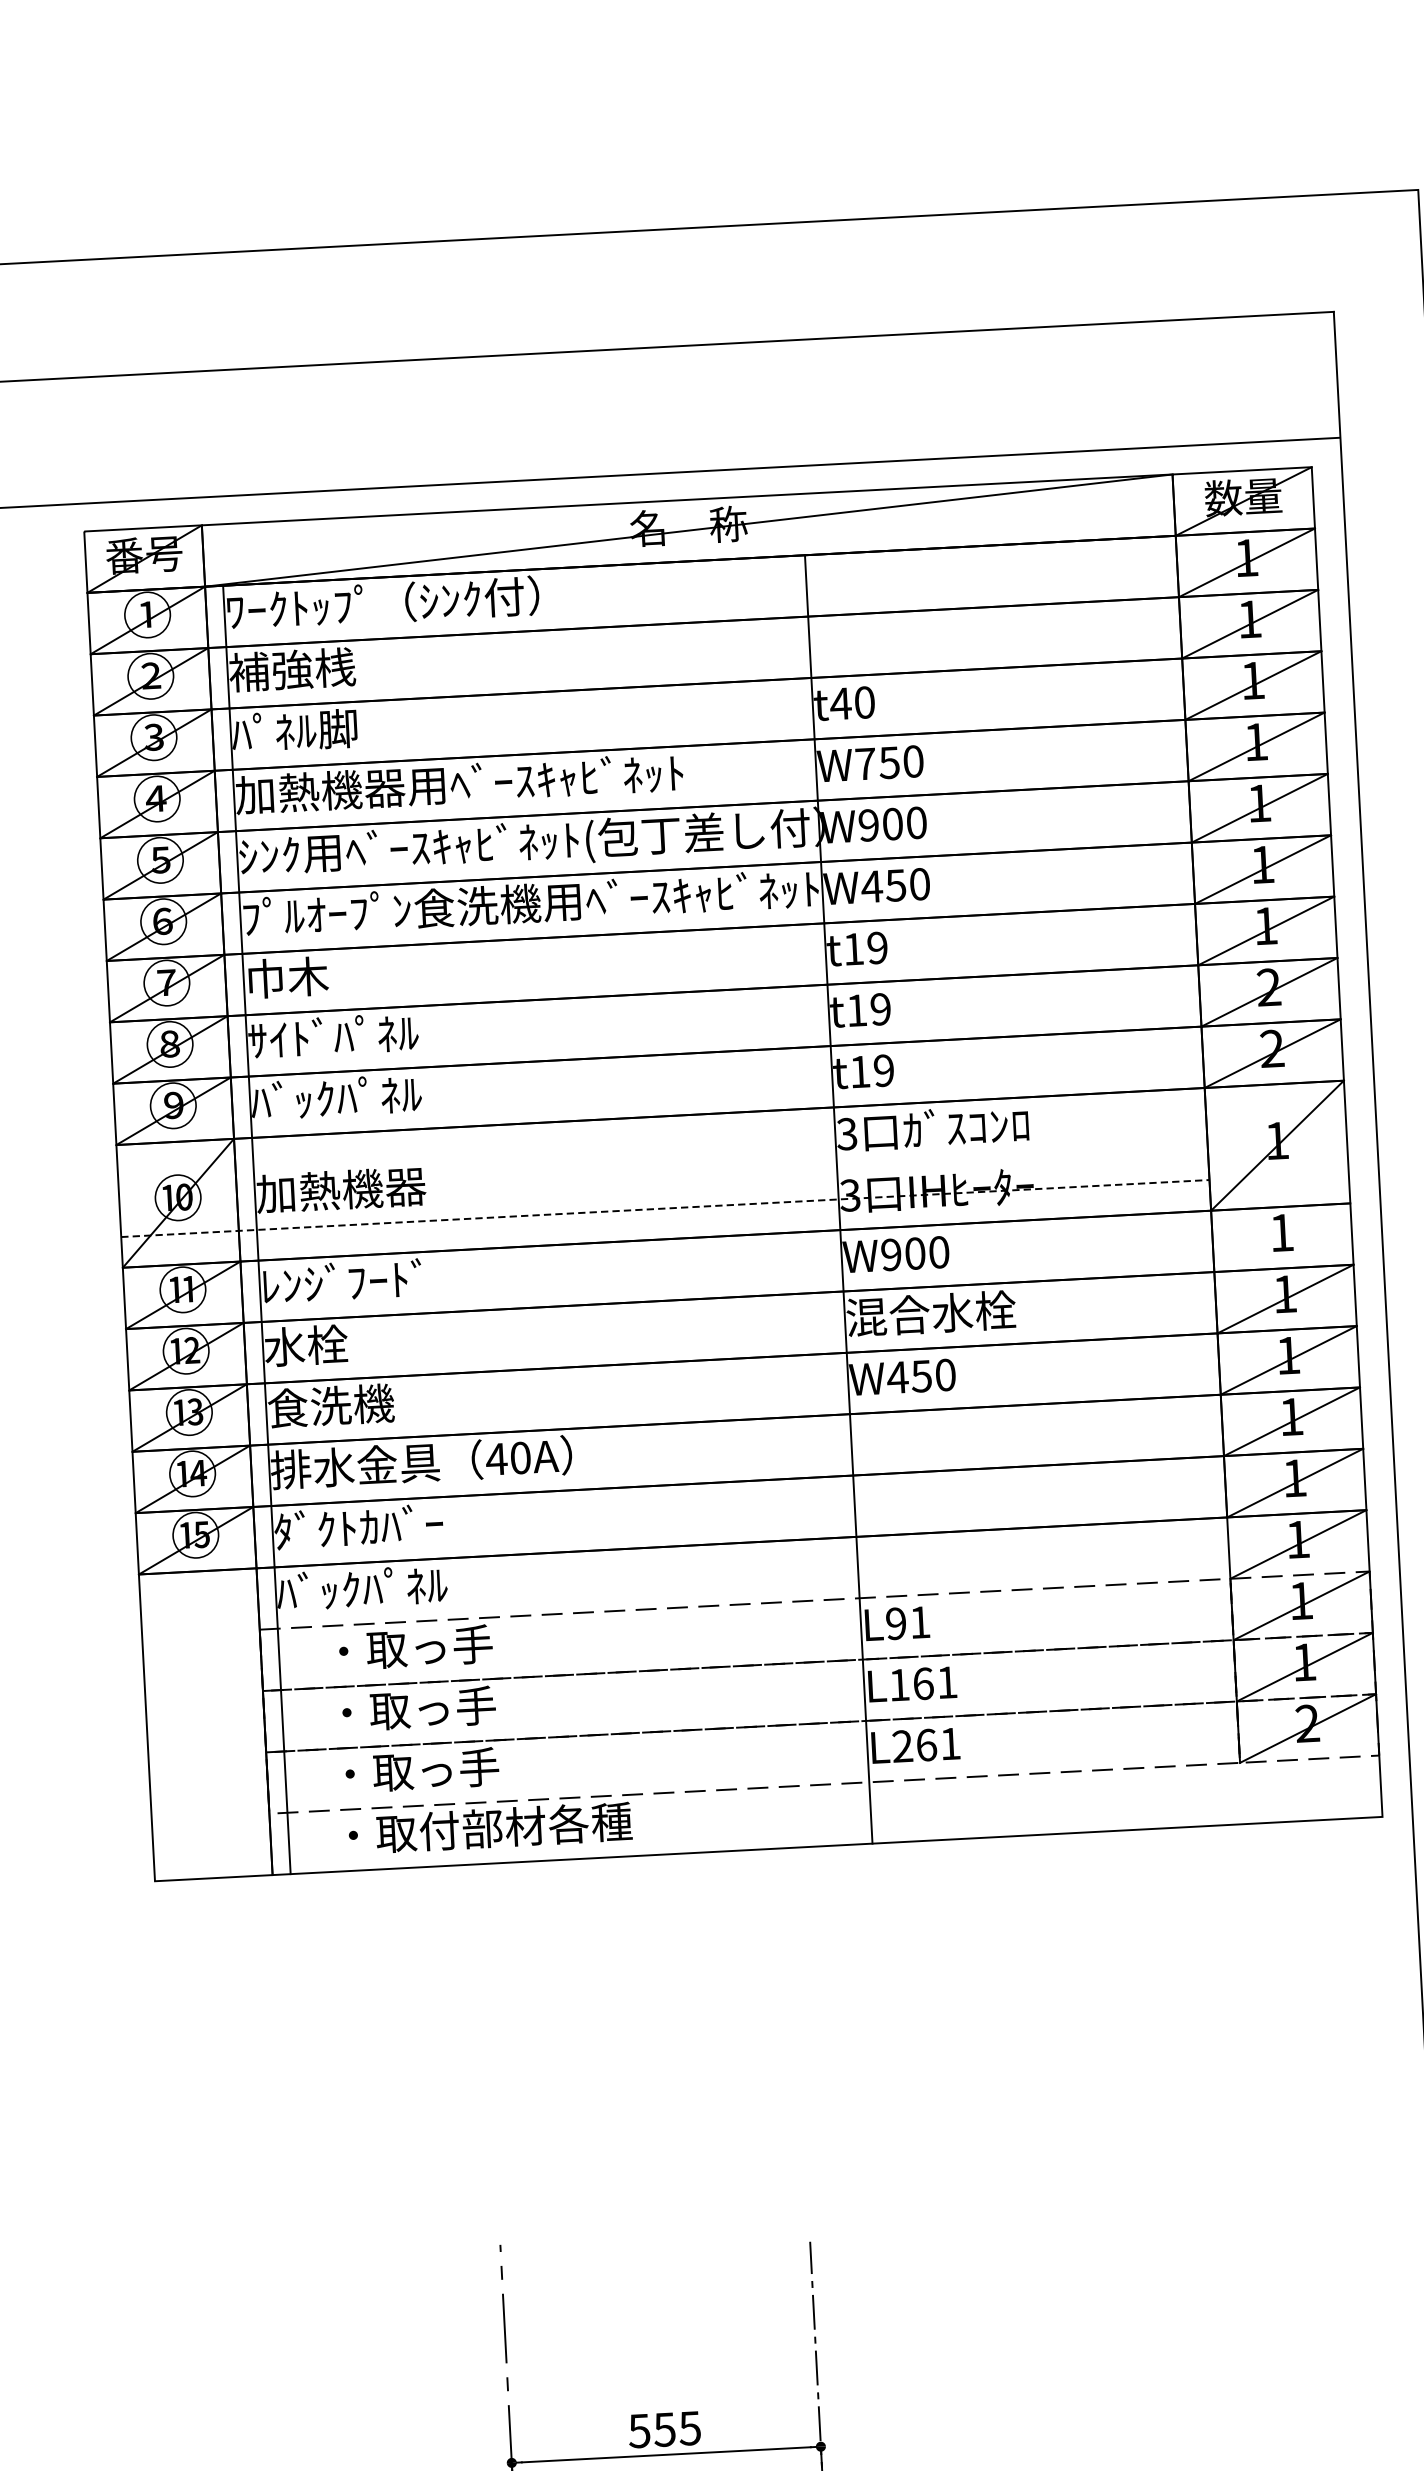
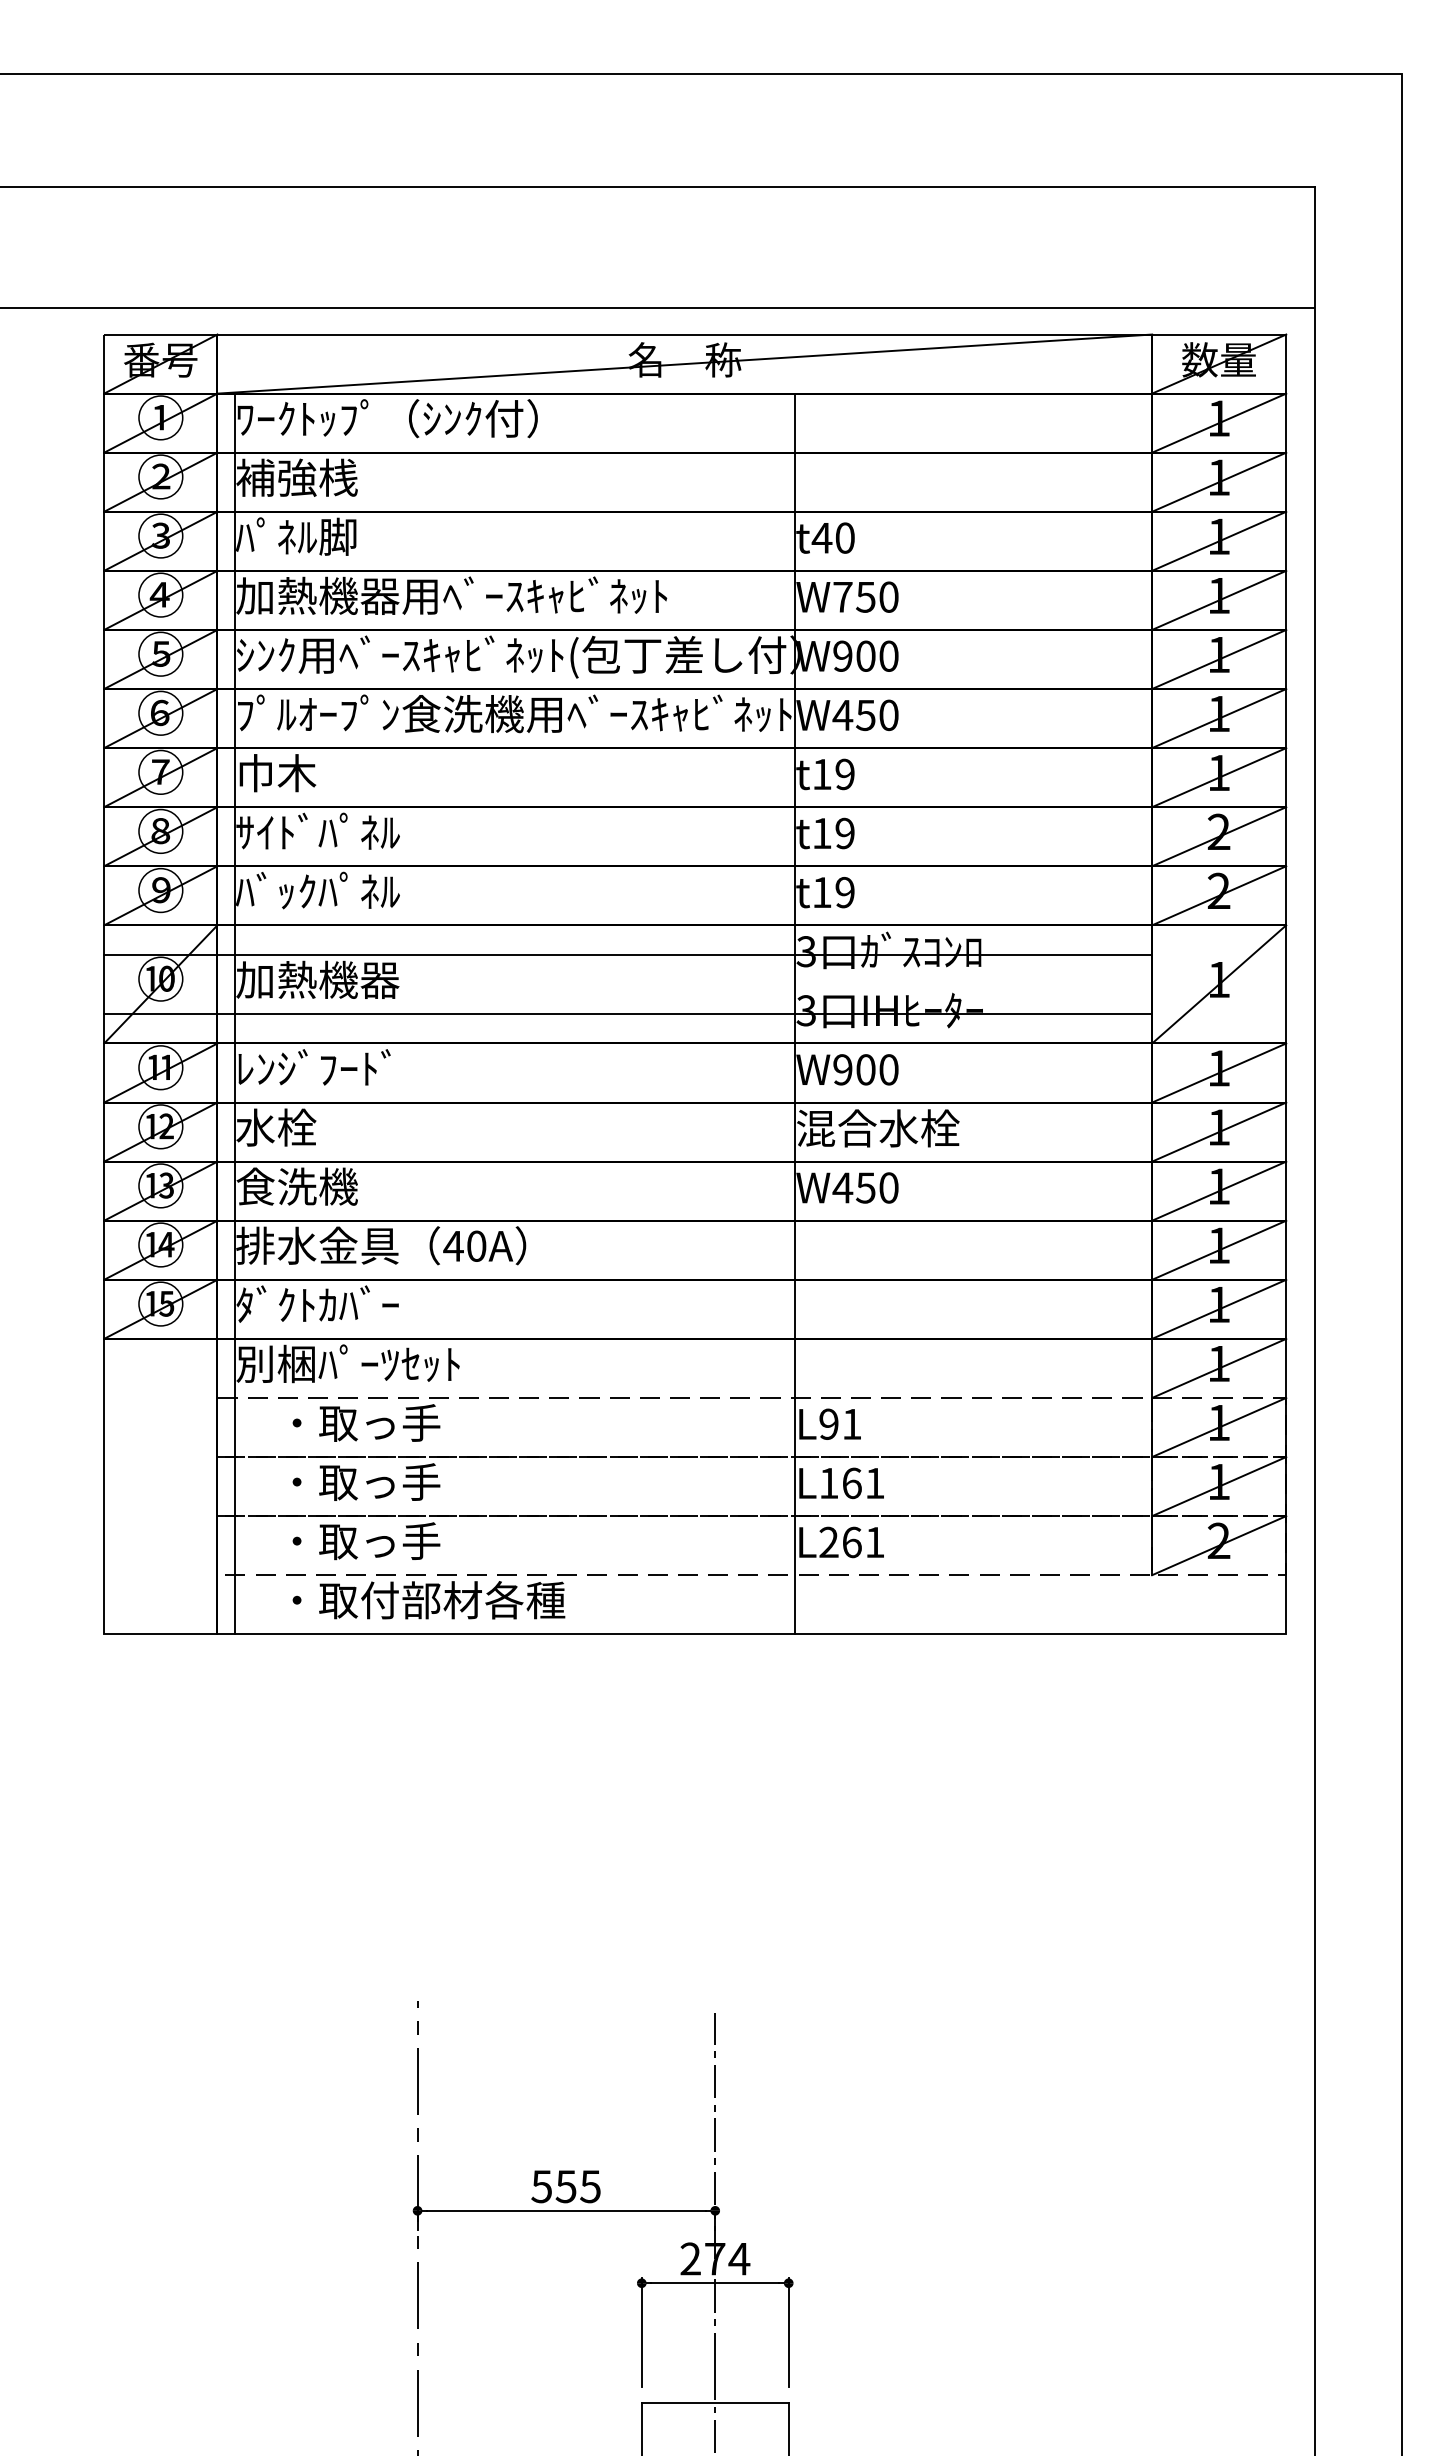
line: (662, 1146) -> (628, 954), added
line: (665, 1208) -> (628, 1013), dashed -> solid
line: (1282, 1237) -> (1219, 1072), added
text: (392, 1586) -> (347, 1363), ﾊﾞｯｸﾊﾟﾈﾙ -> 別梱ﾊﾟｰﾂｾｯﾄ

